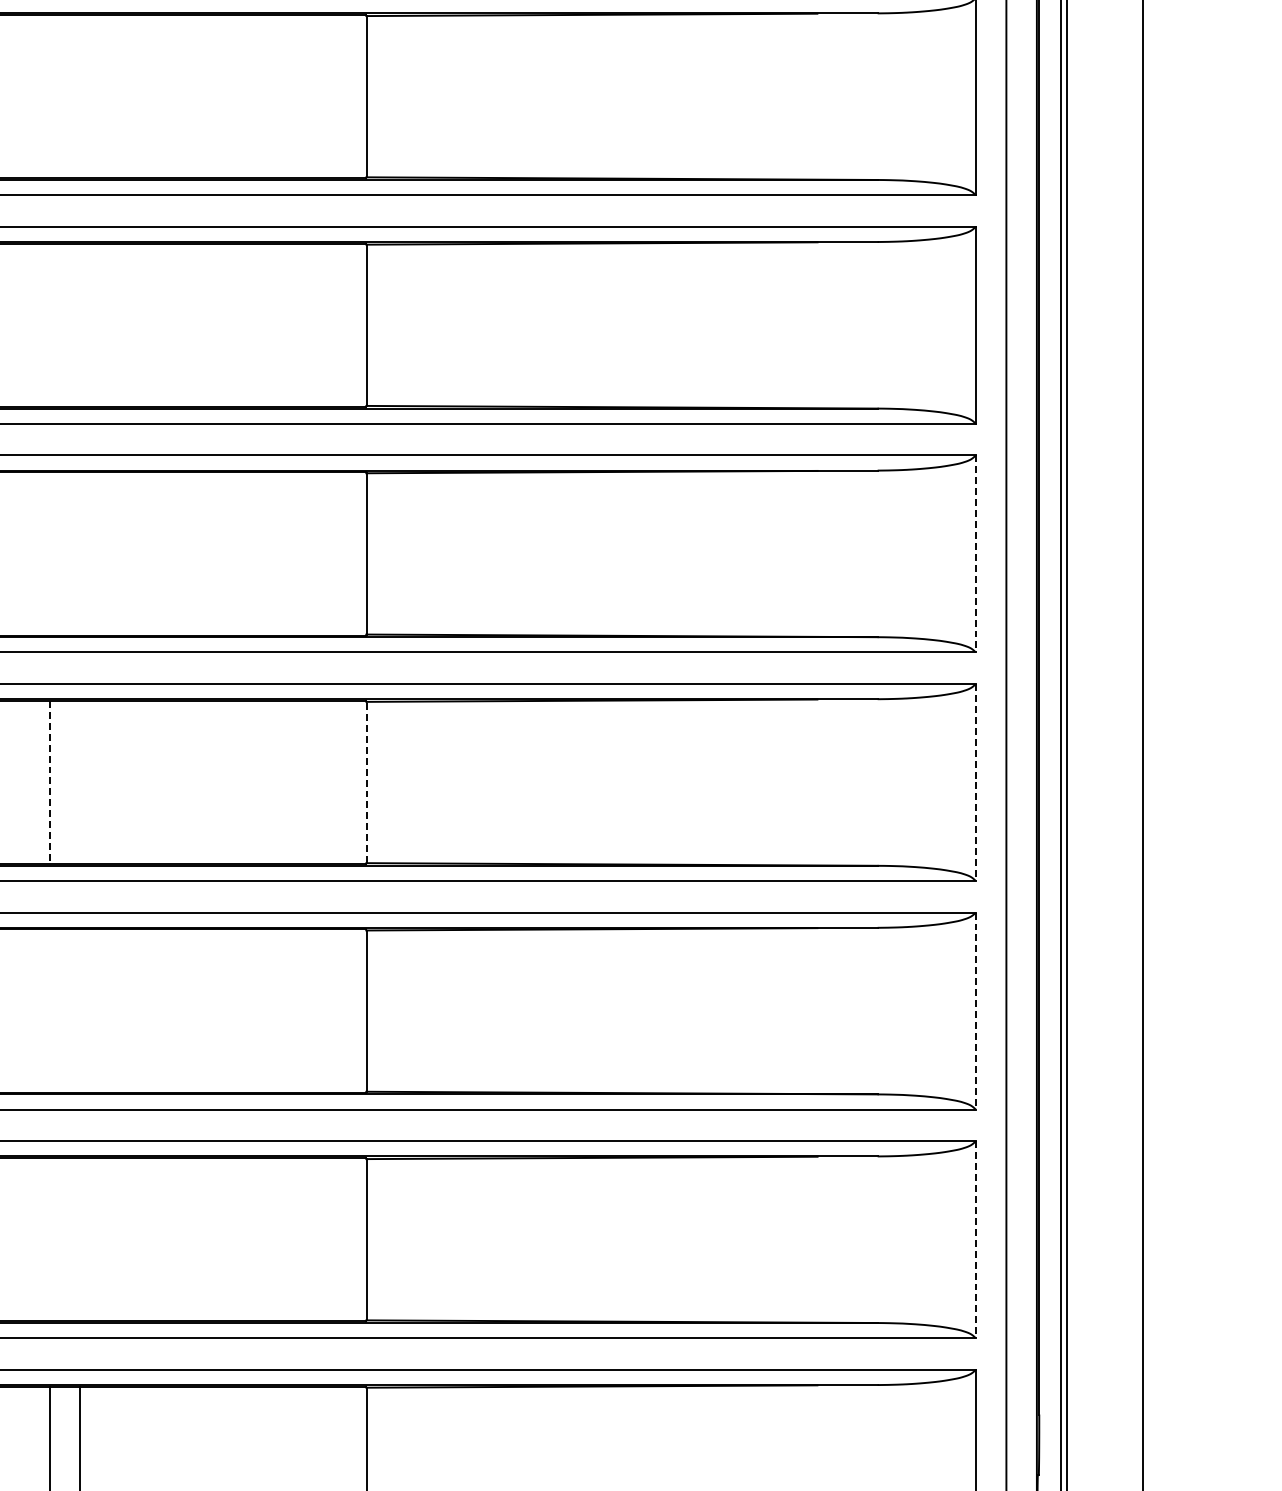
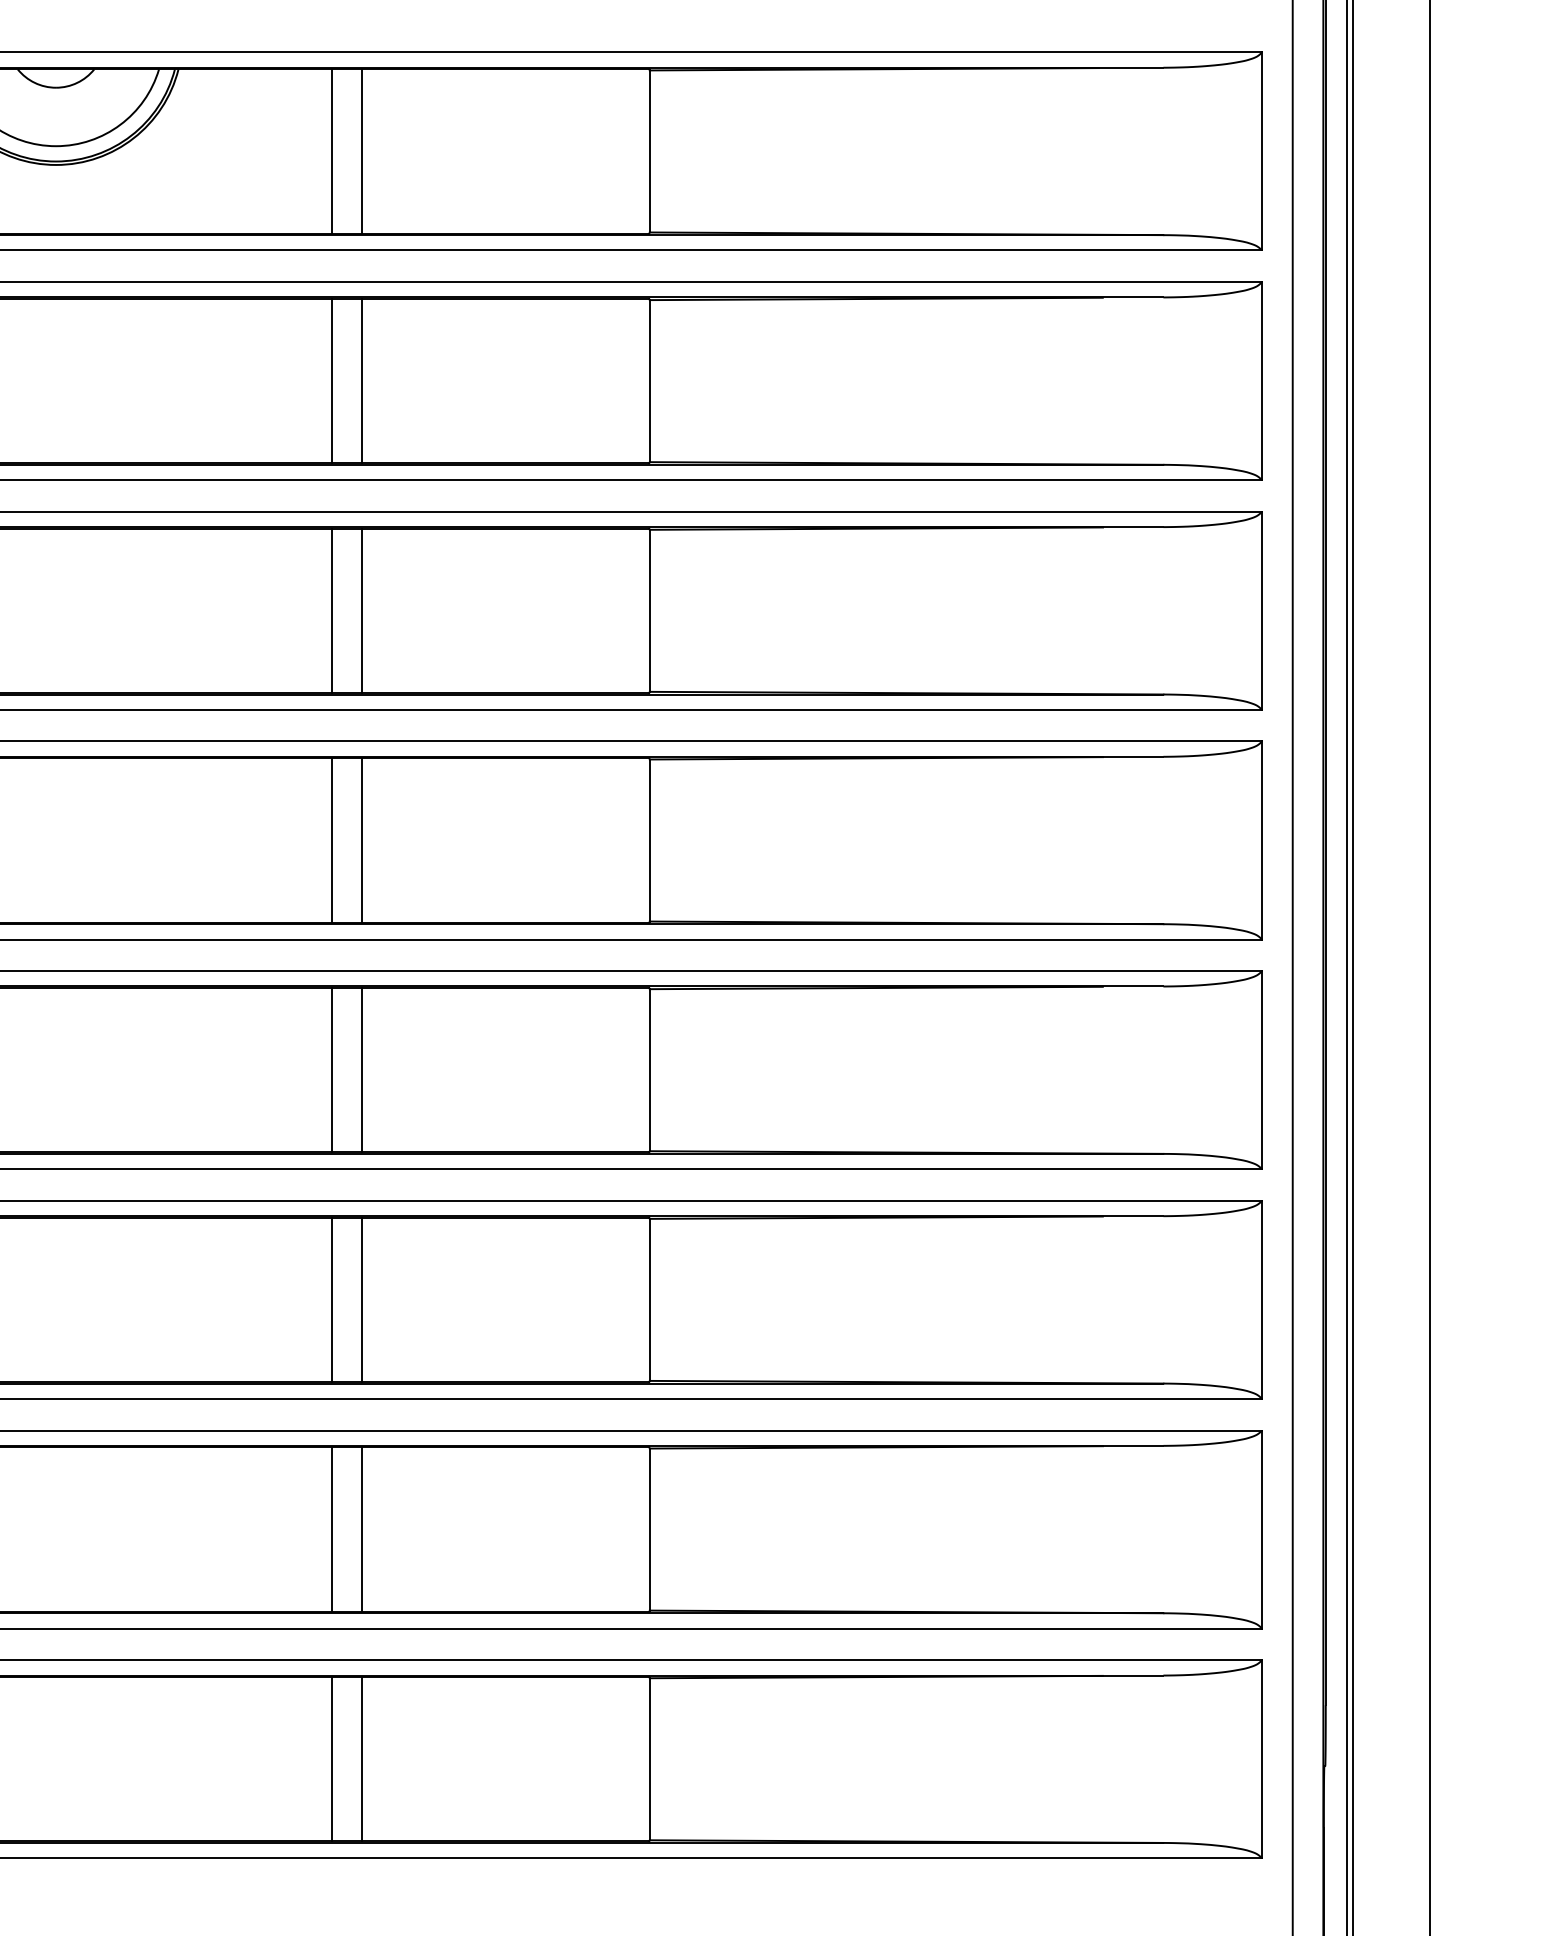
line: (49, 97) -> (331, 381), added
line: (80, 97) -> (362, 381), added
line: (49, 324) -> (331, 610), added
line: (80, 324) -> (362, 610), added
line: (49, 553) -> (331, 840), added
line: (80, 553) -> (362, 840), added
line: (975, 554) -> (1261, 841), dashed -> solid
line: (49, 782) -> (331, 1070), dashed -> solid
line: (80, 782) -> (362, 1070), added
line: (366, 782) -> (649, 1070), dashed -> solid
line: (975, 782) -> (1261, 1070), dashed -> solid
line: (49, 1010) -> (331, 1299), added
line: (80, 1010) -> (362, 1299), added
line: (975, 1011) -> (1261, 1300), dashed -> solid
line: (49, 1239) -> (331, 1529), added
line: (80, 1239) -> (362, 1529), added
line: (975, 1240) -> (1261, 1530), dashed -> solid

